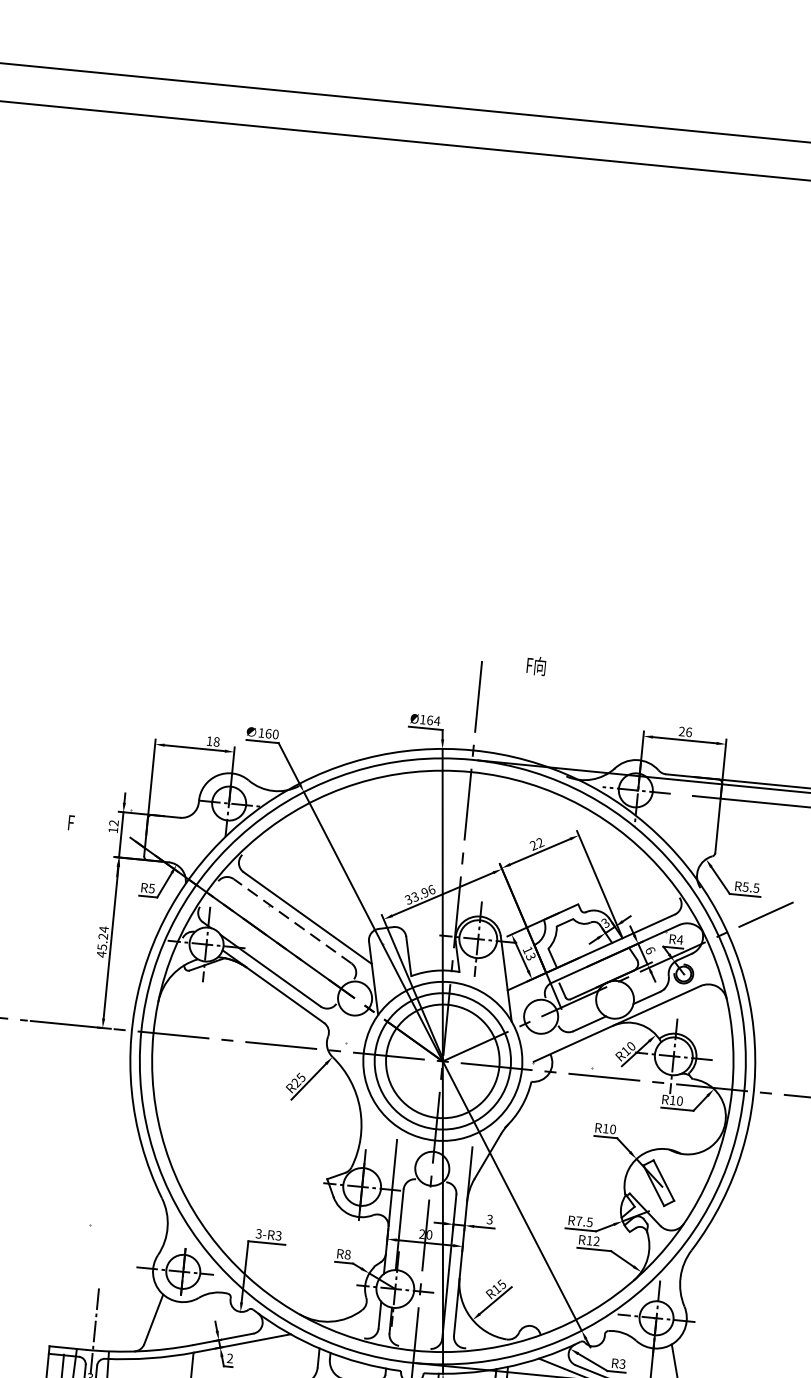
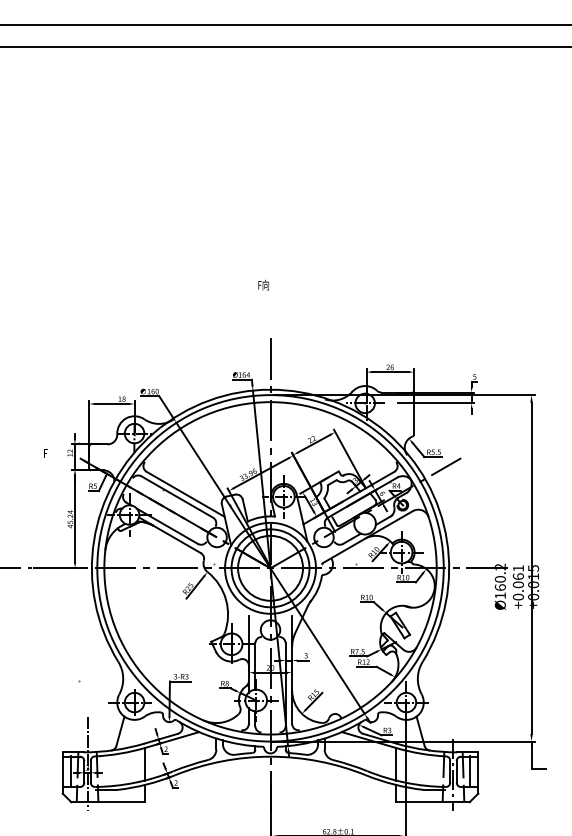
text: (536, 664) -> (263, 284), moved
line: (291, 920) -> (176, 496), dashed -> solid

